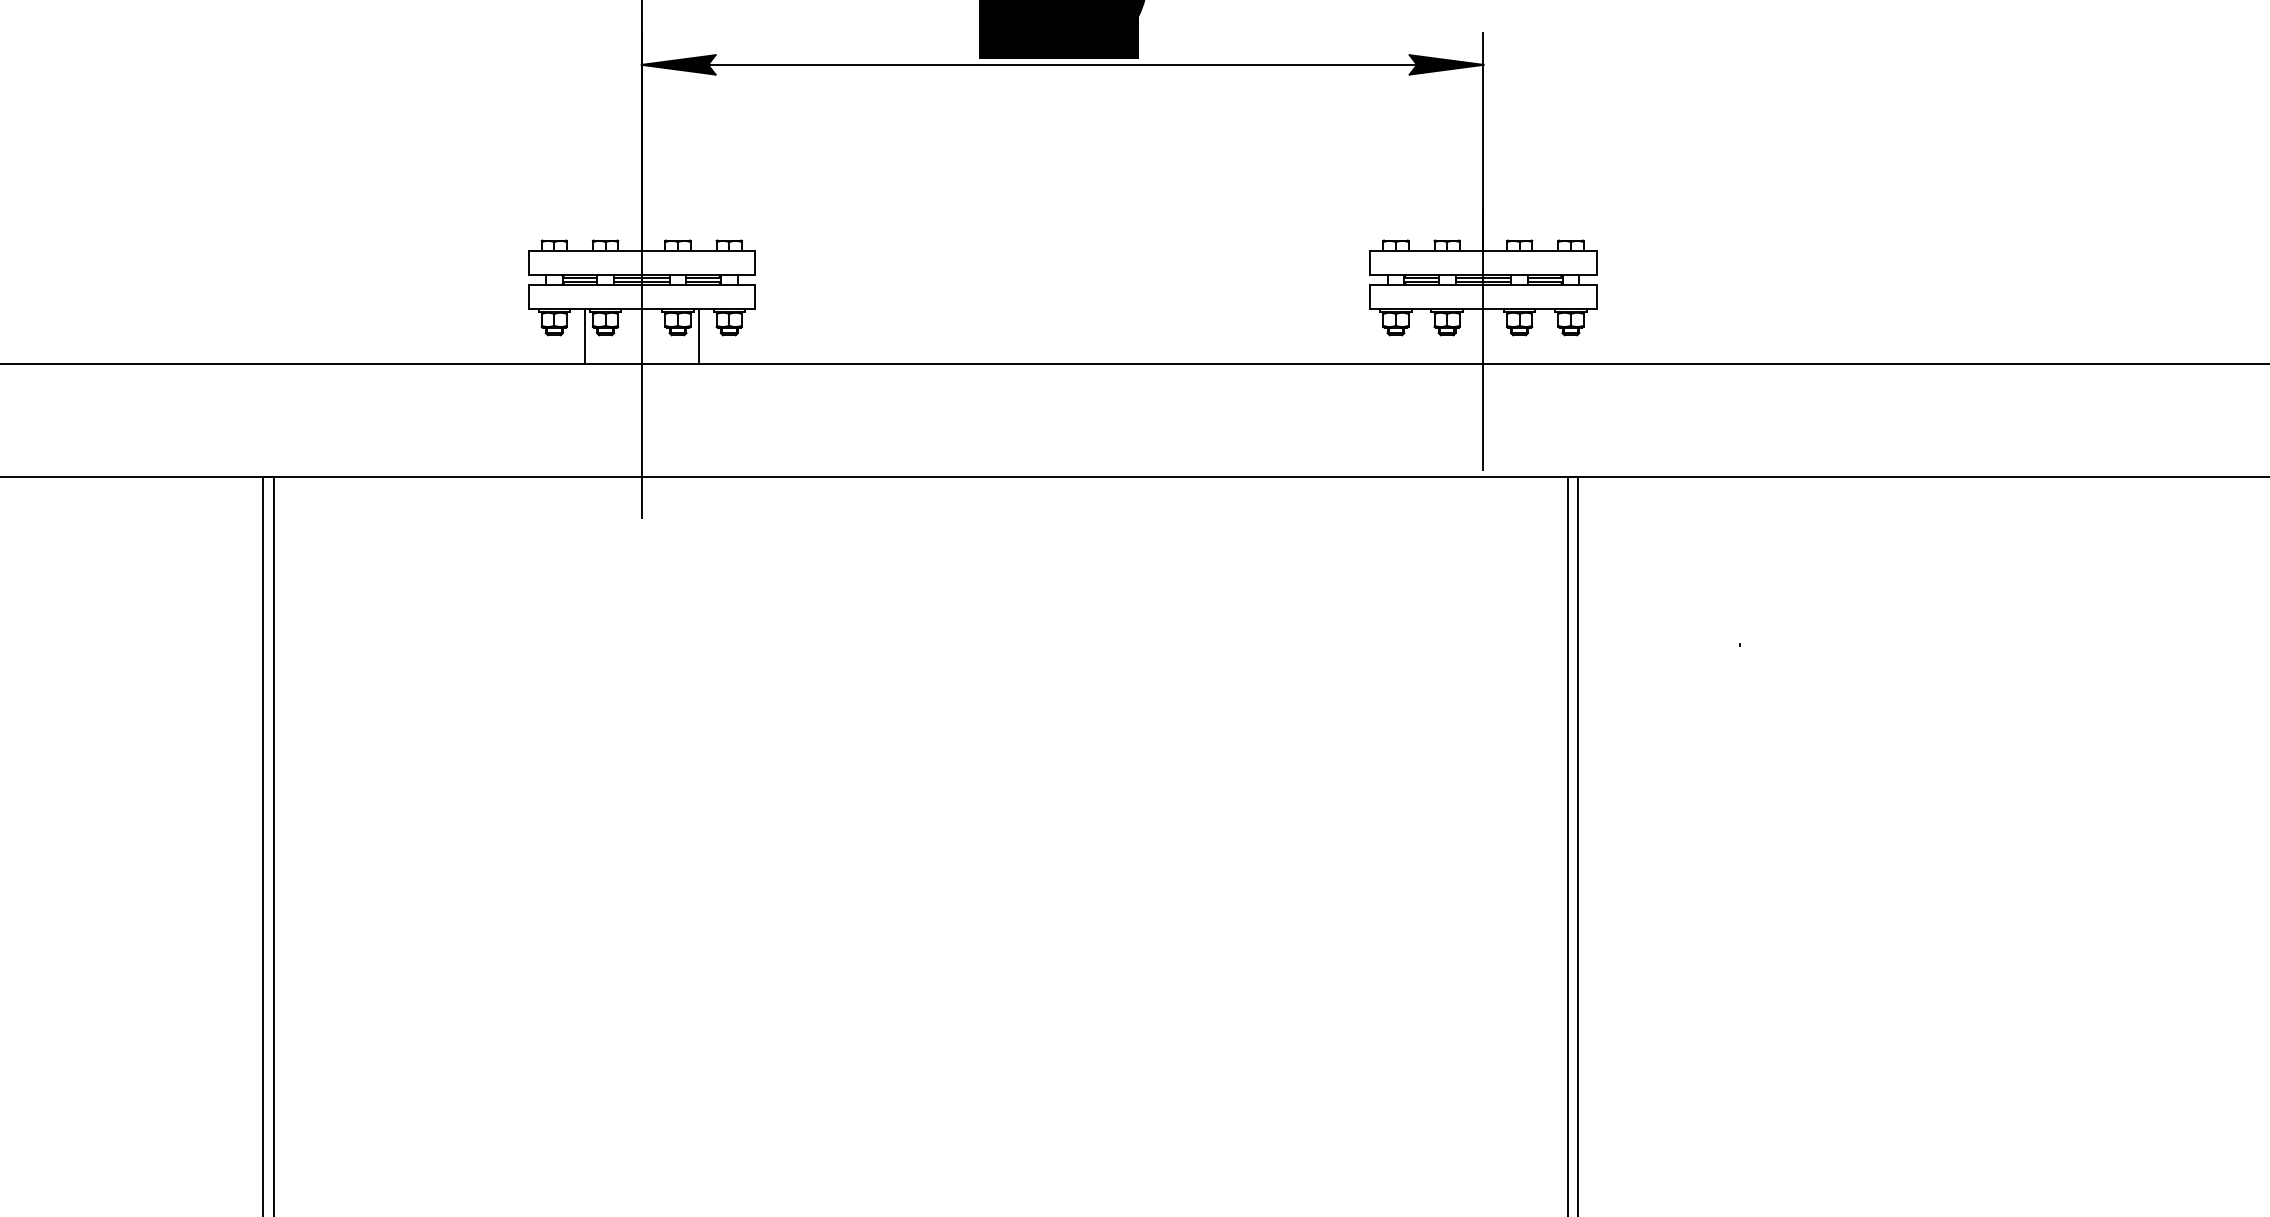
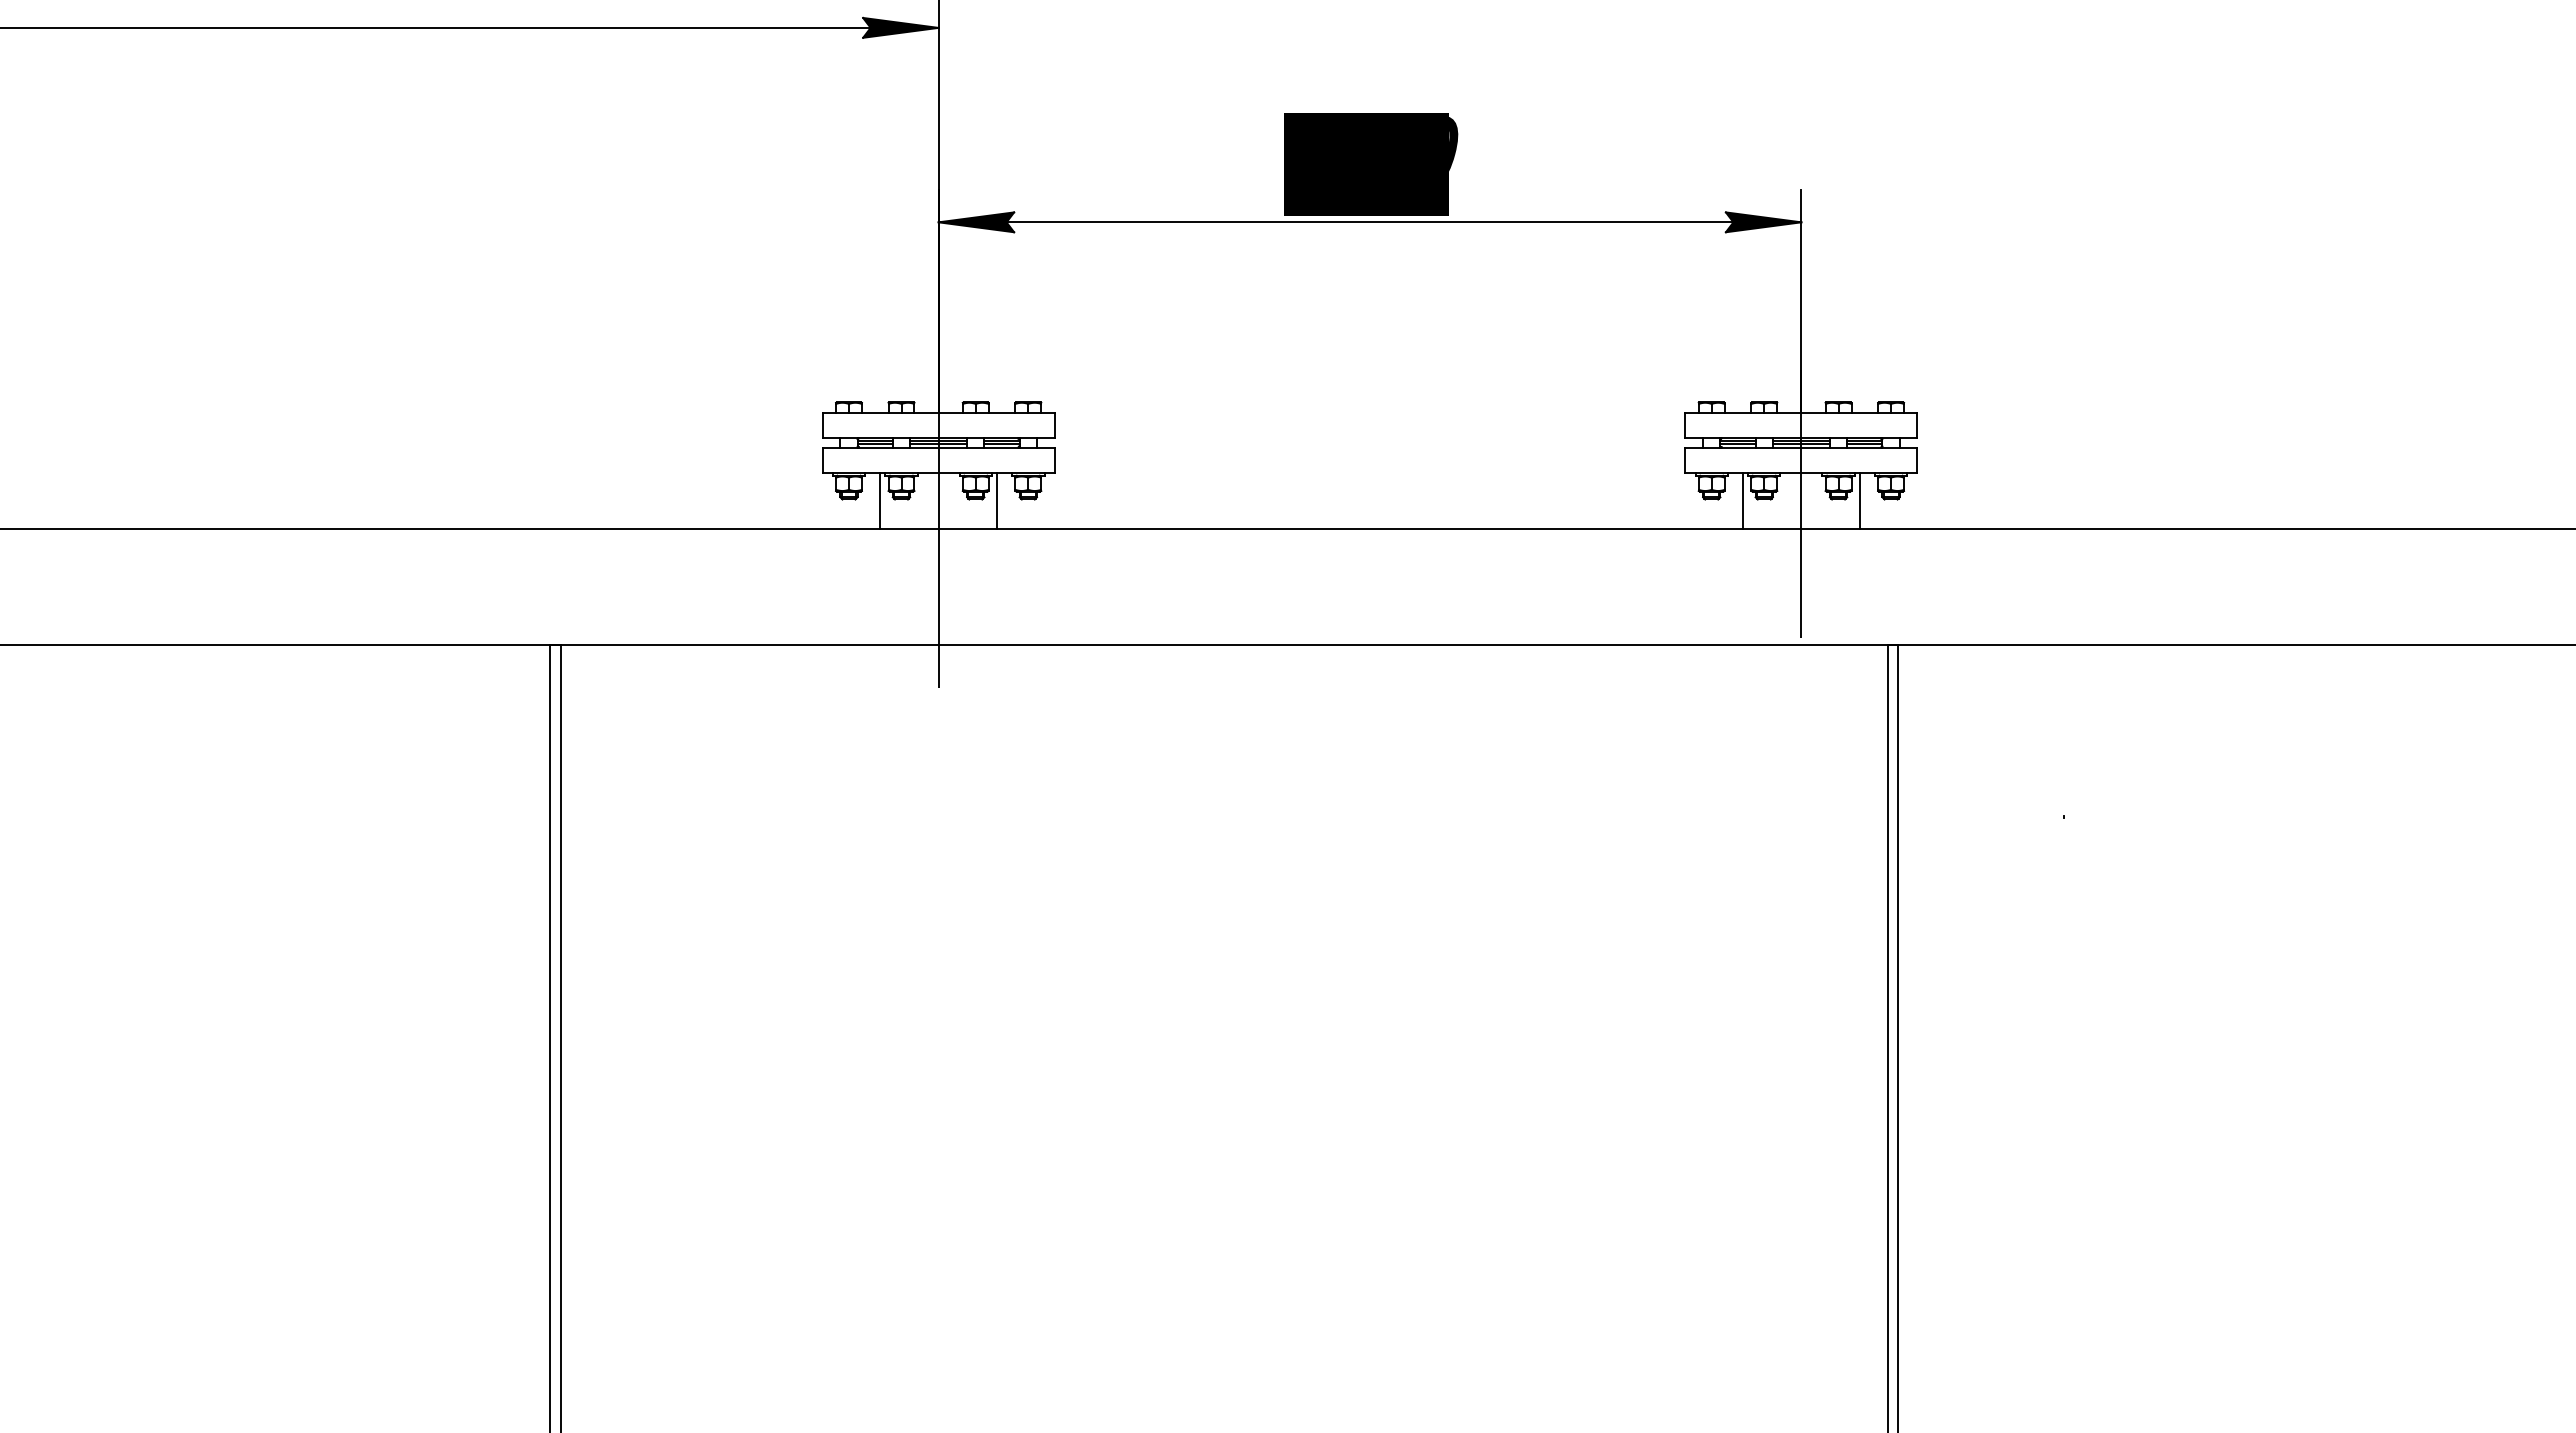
line: (1426, 336) -> (1743, 500), added
line: (1540, 336) -> (1859, 500), added

